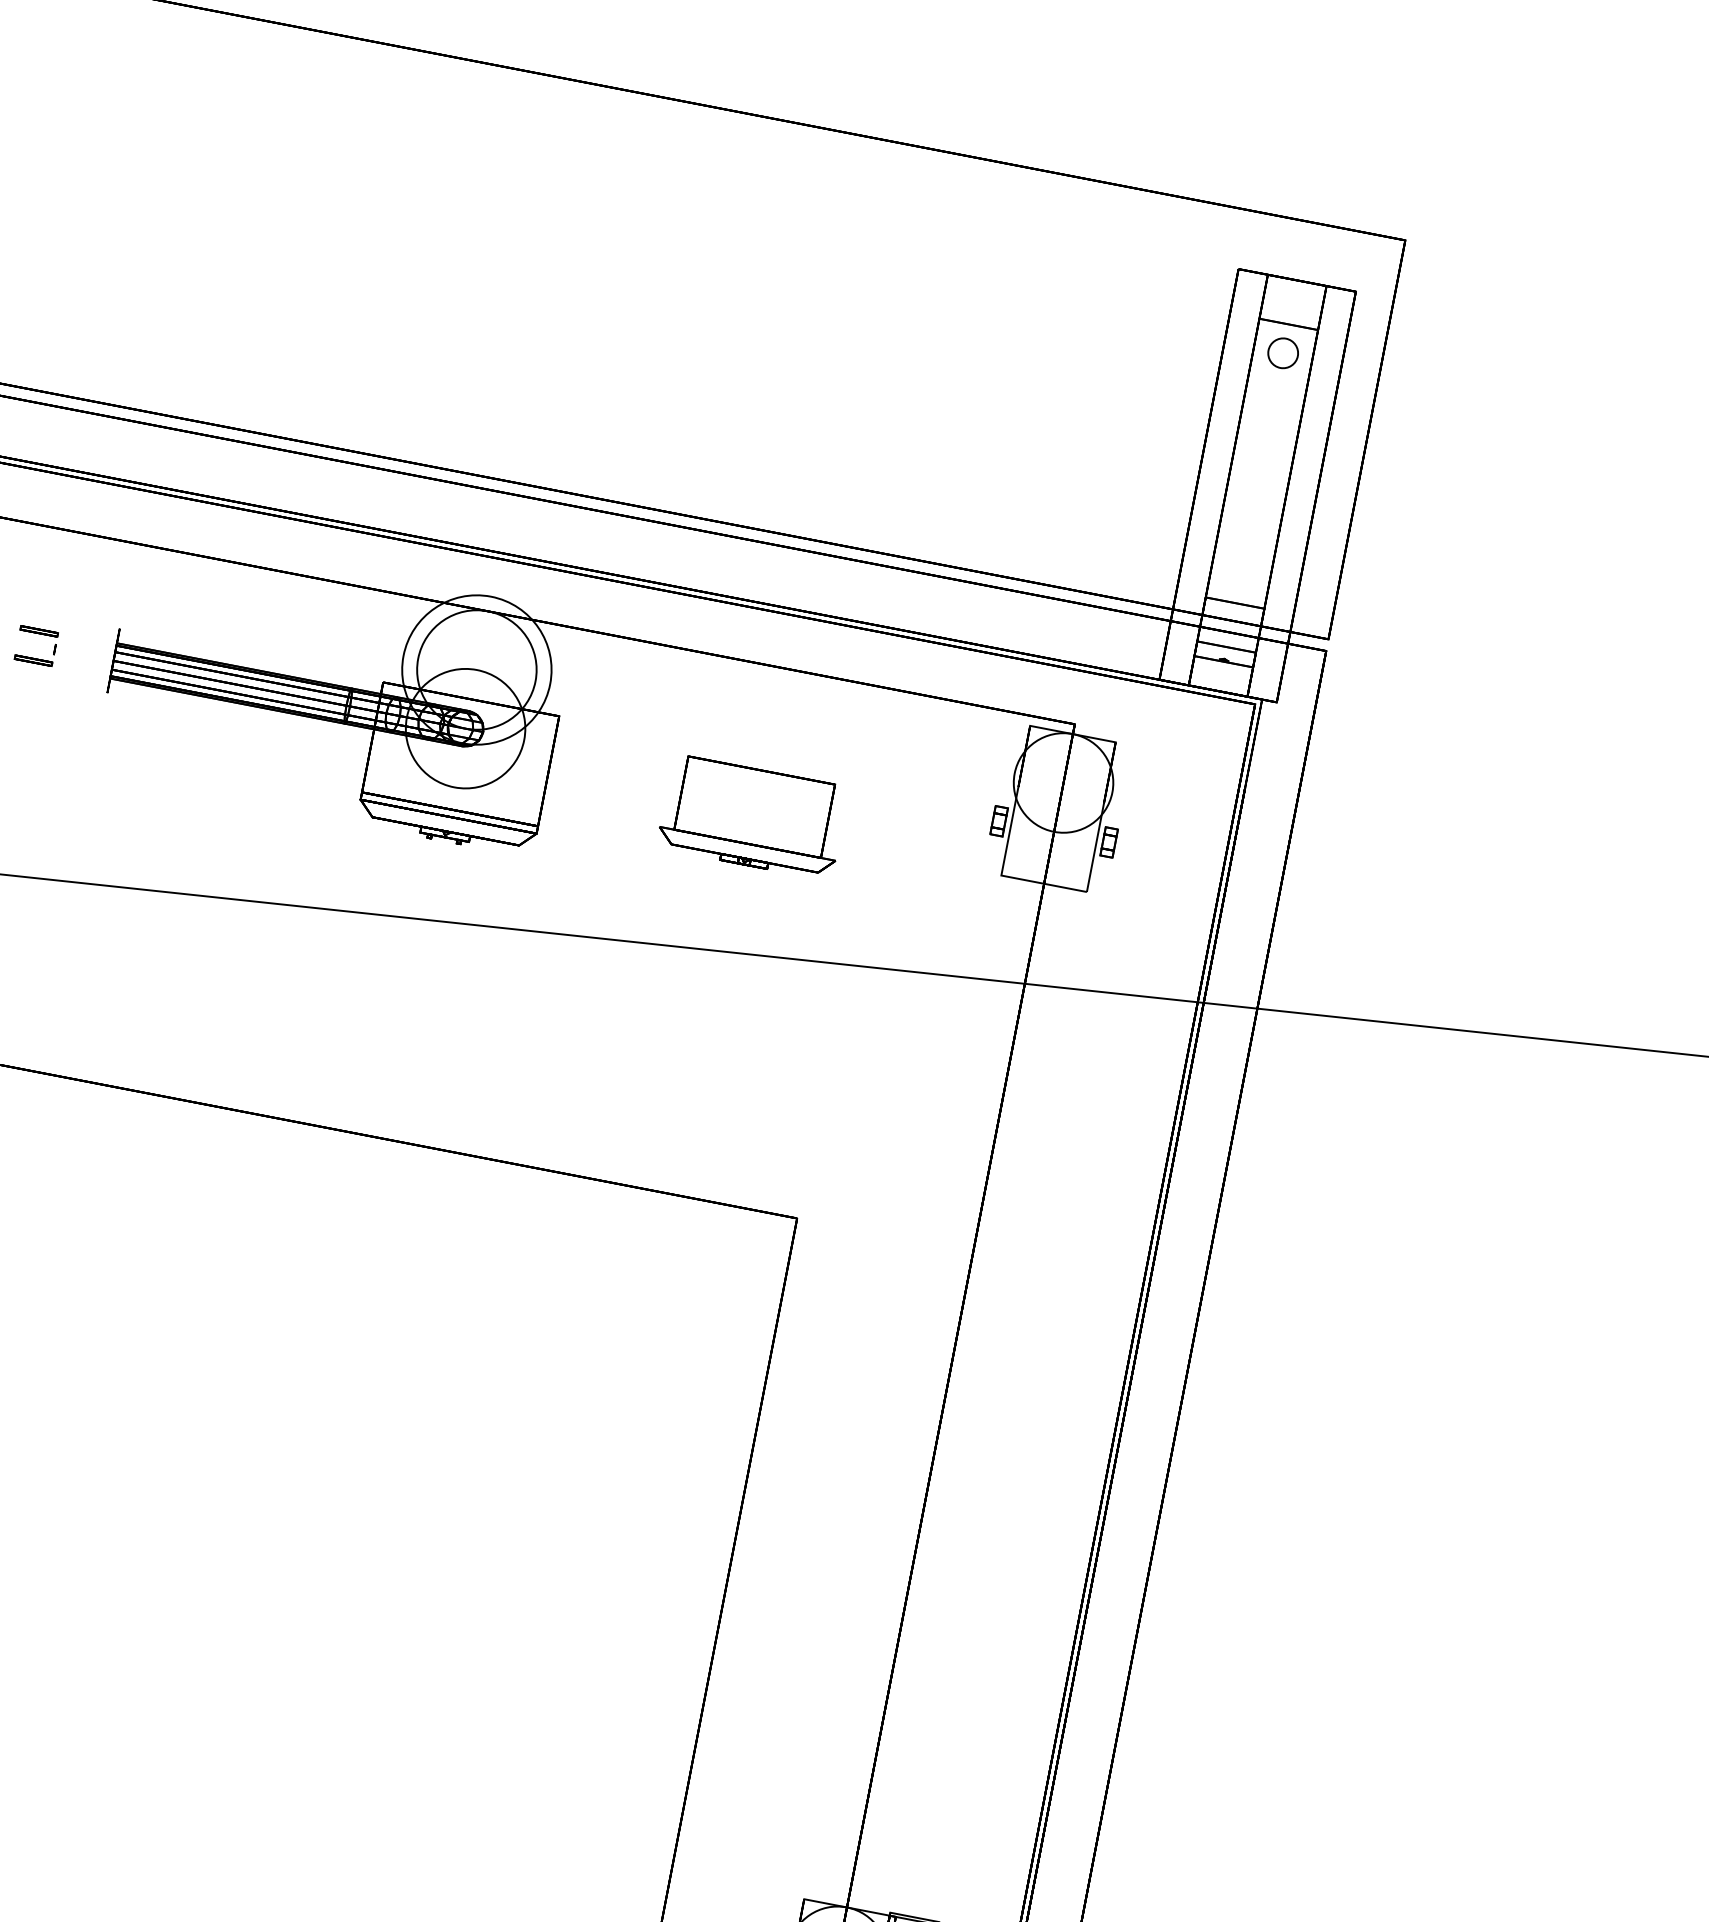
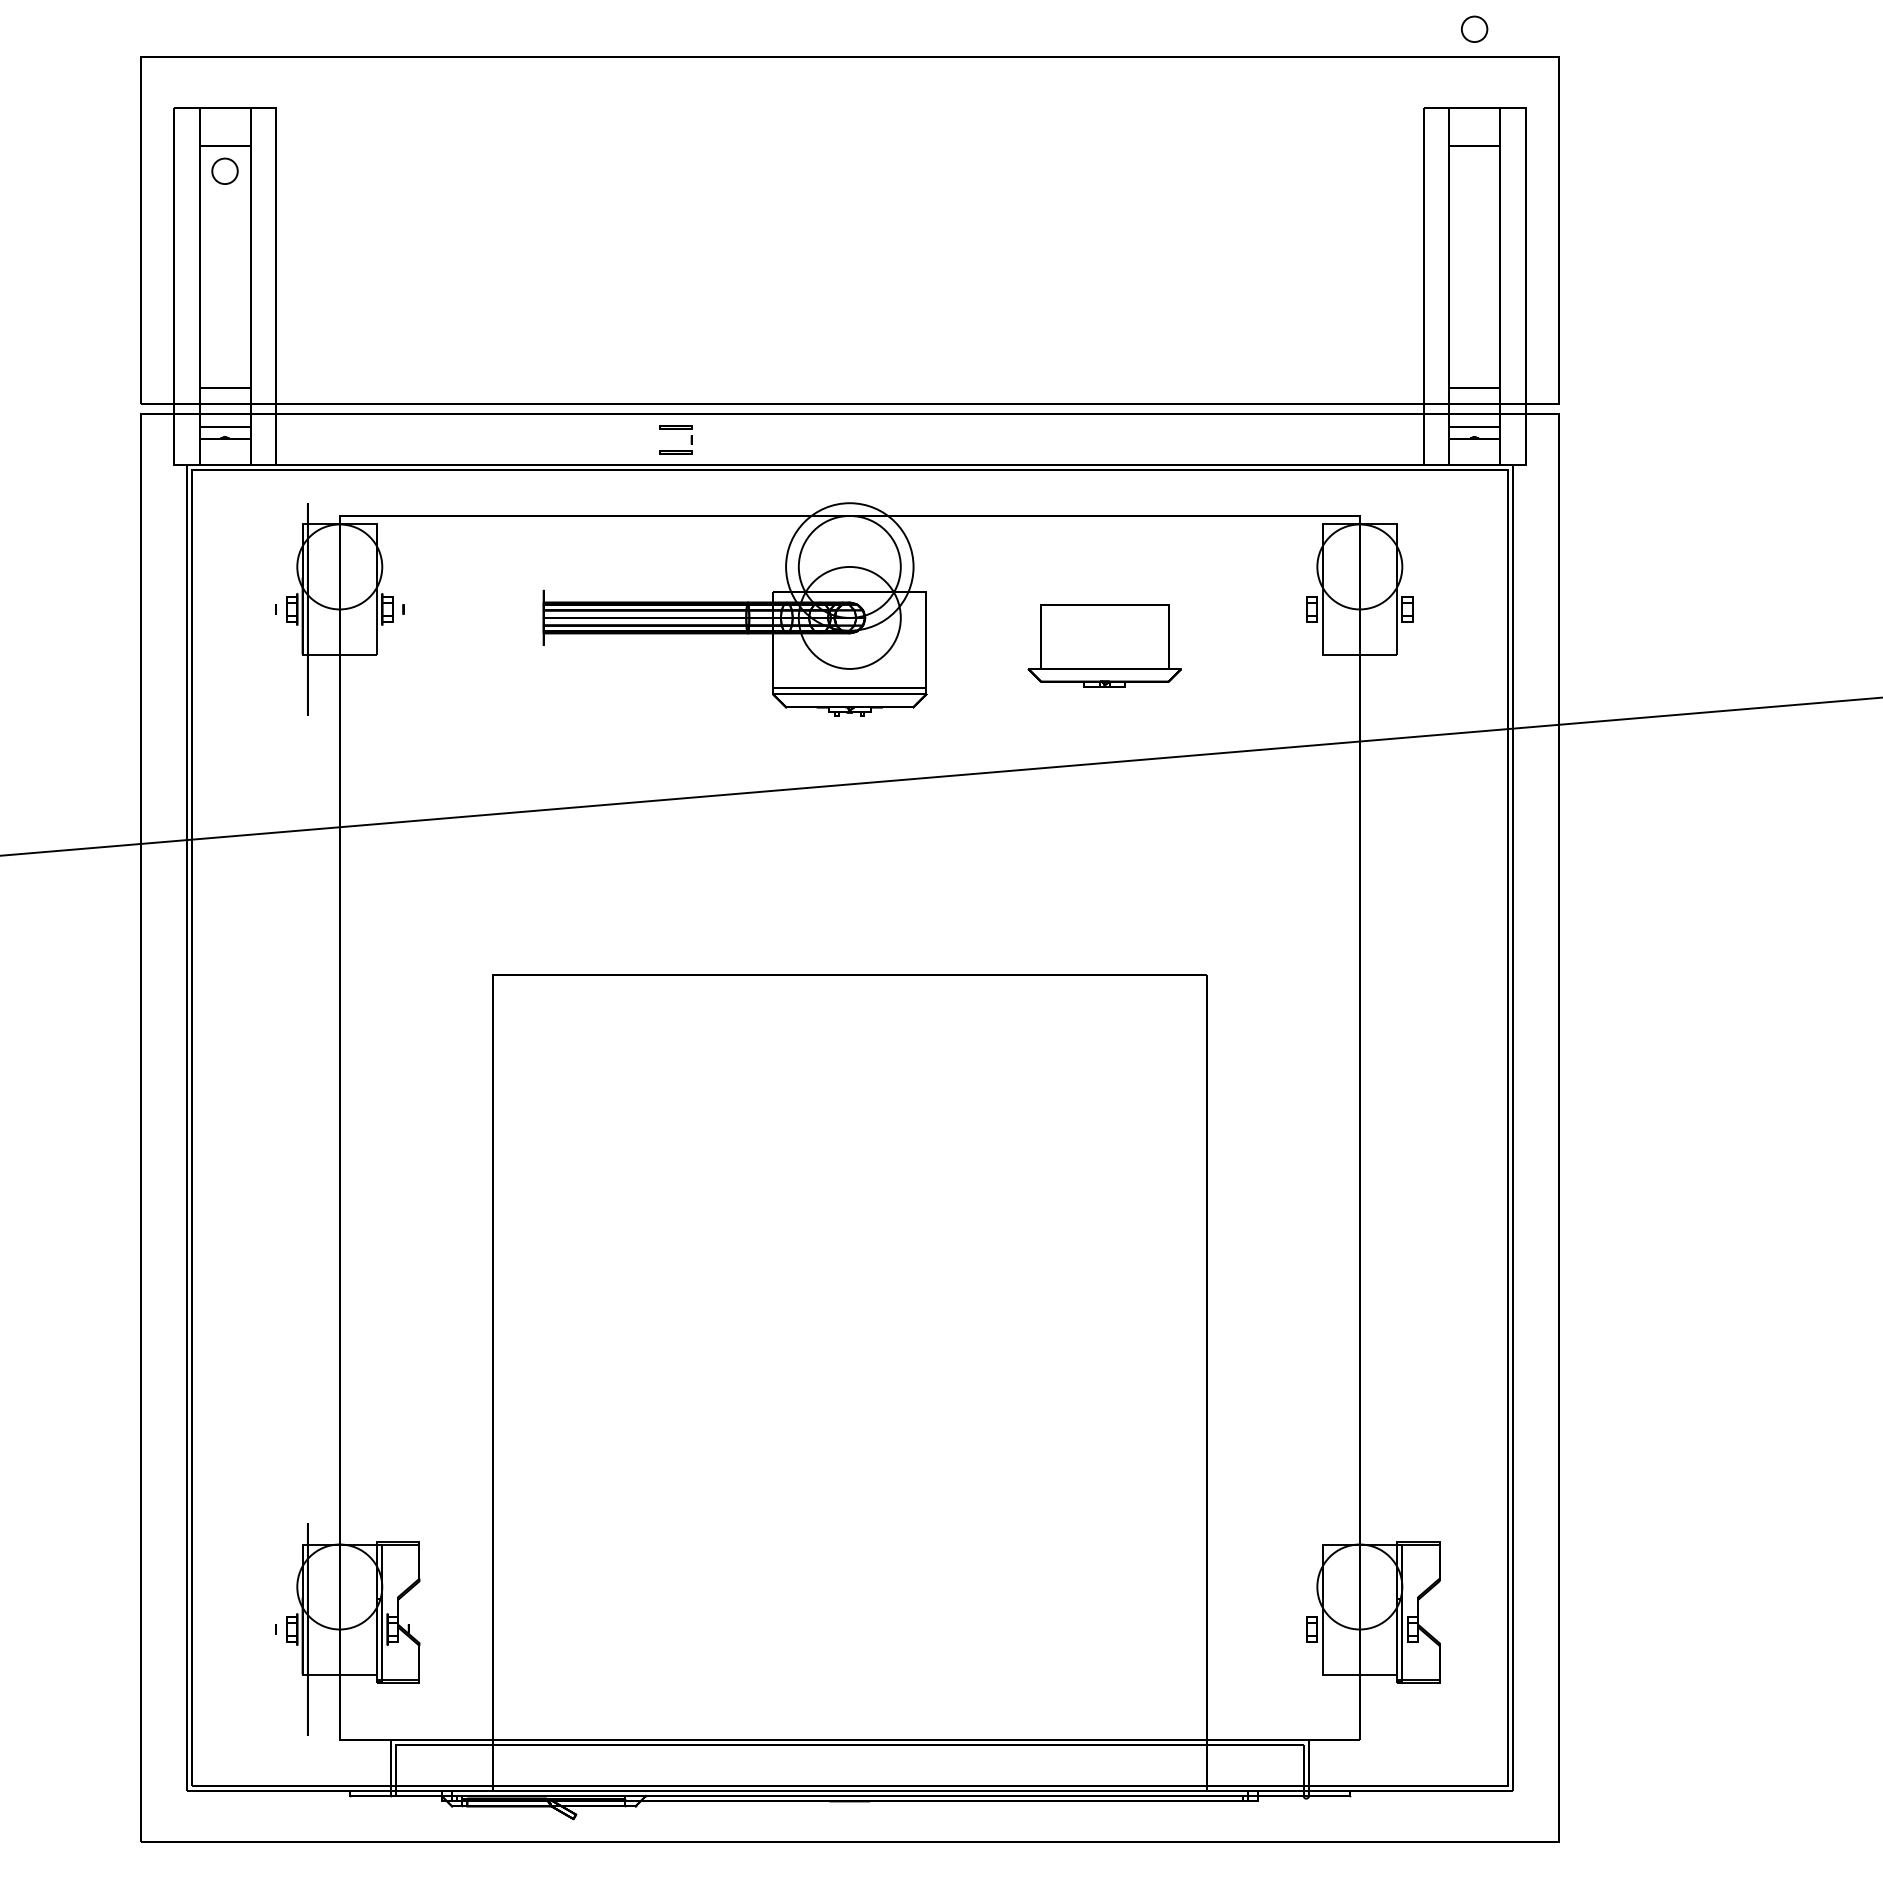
circle: (1283, 352) -> (1474, 28), moved
part: (38, 633) -> (675, 429), moved

